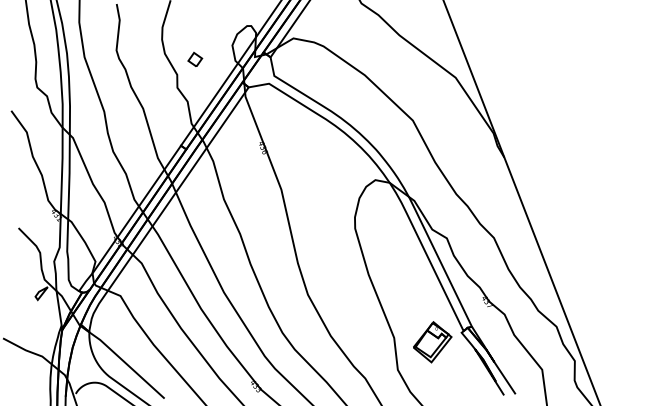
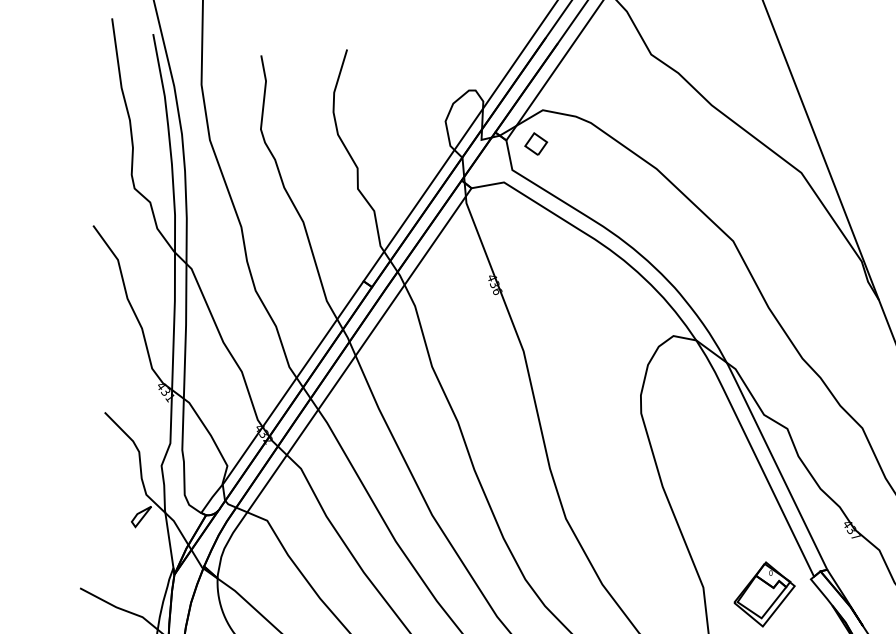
part: (195, 58) -> (536, 142), moved

